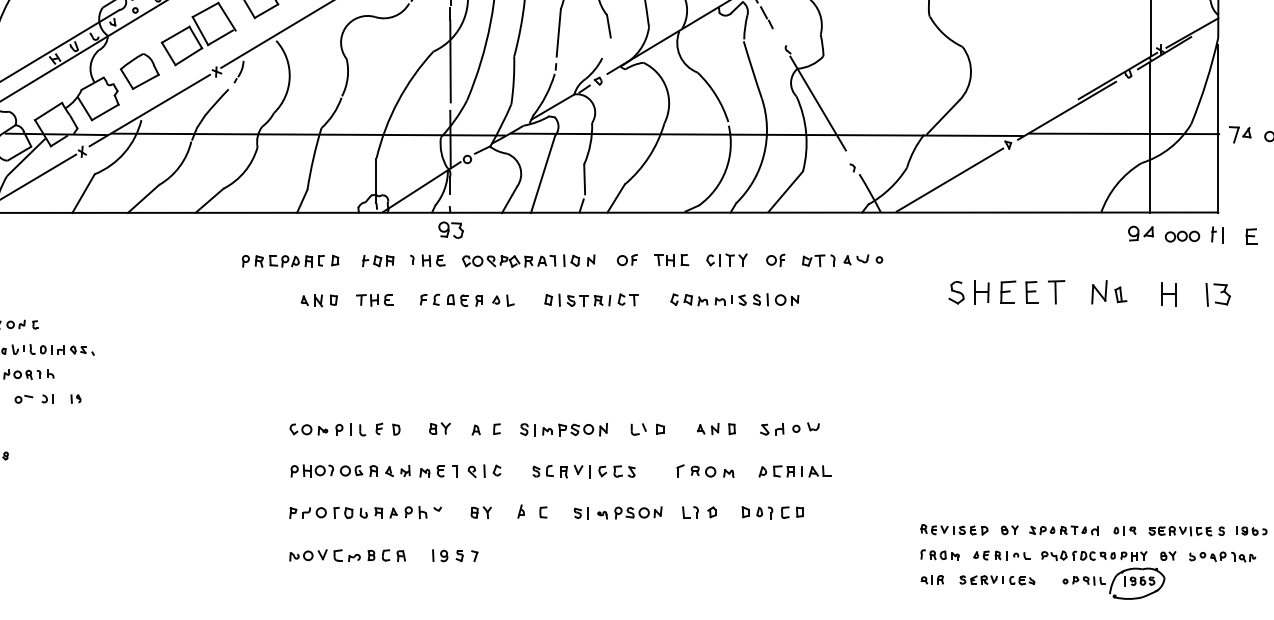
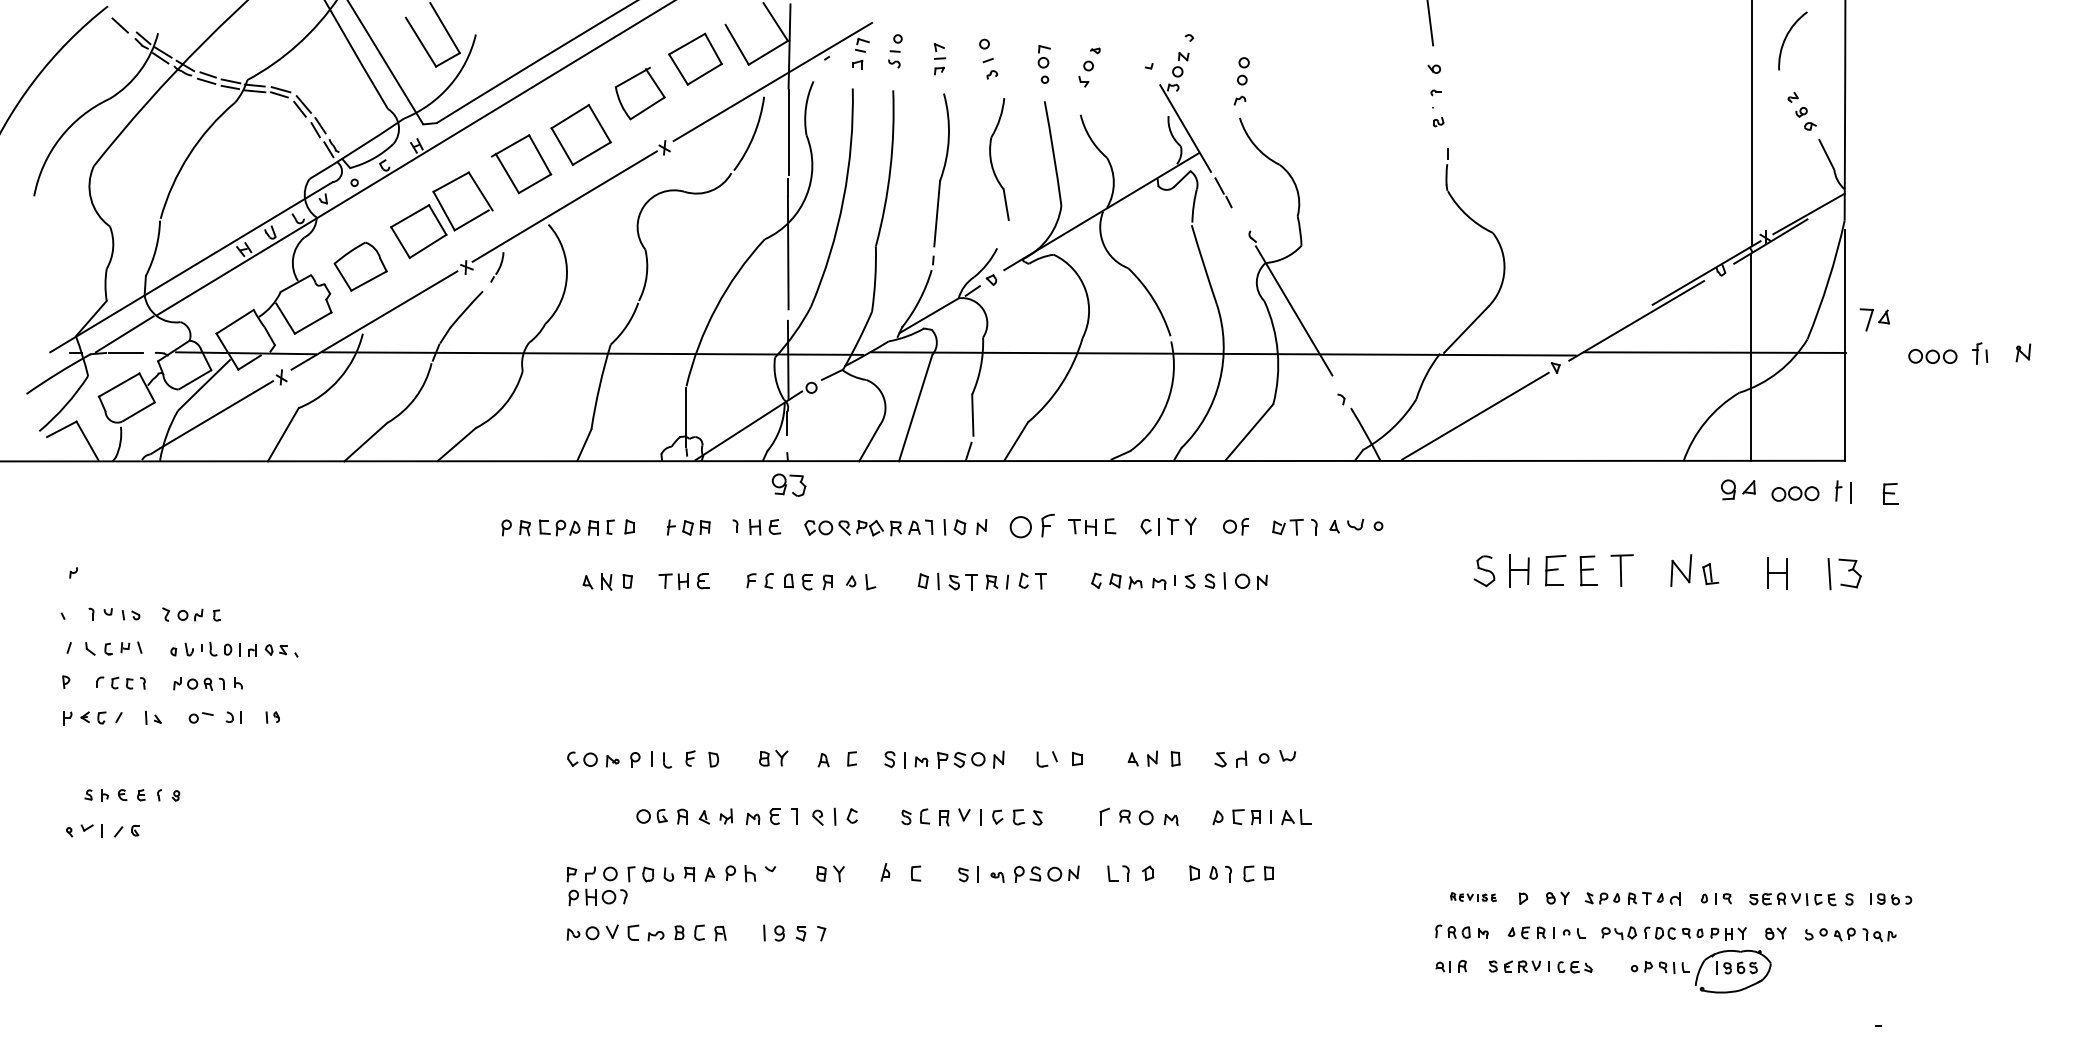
part: (1239, 134) -> (1874, 319), moved
part: (627, 260) -> (1031, 526), size x1.6
part: (311, 470) -> (597, 897), moved
part: (948, 529) -> (1473, 896), size x0.6

